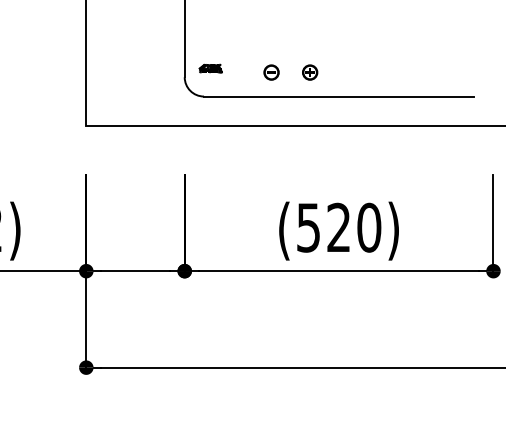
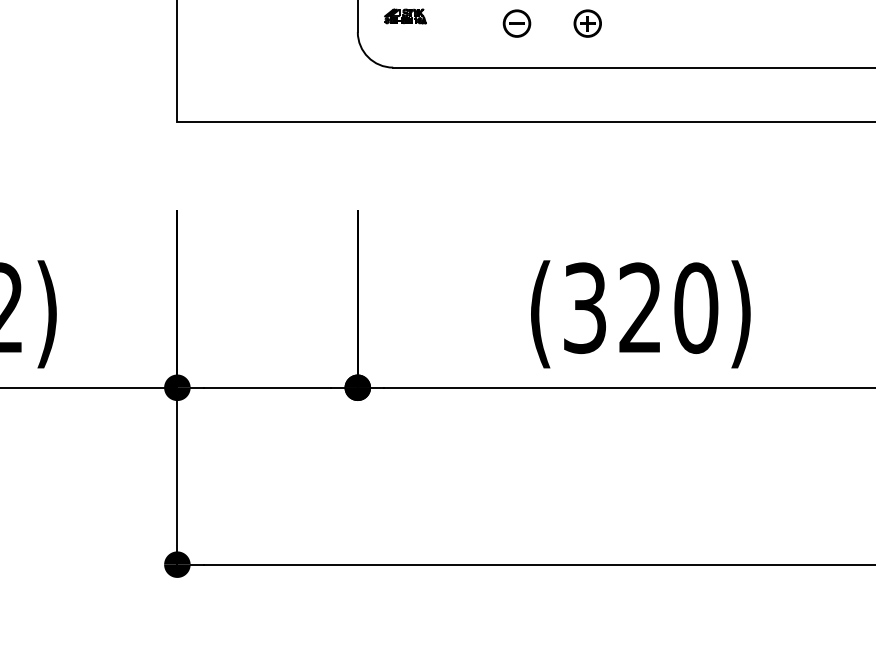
text: (308, 227) -> (584, 307), (520) -> (320)

